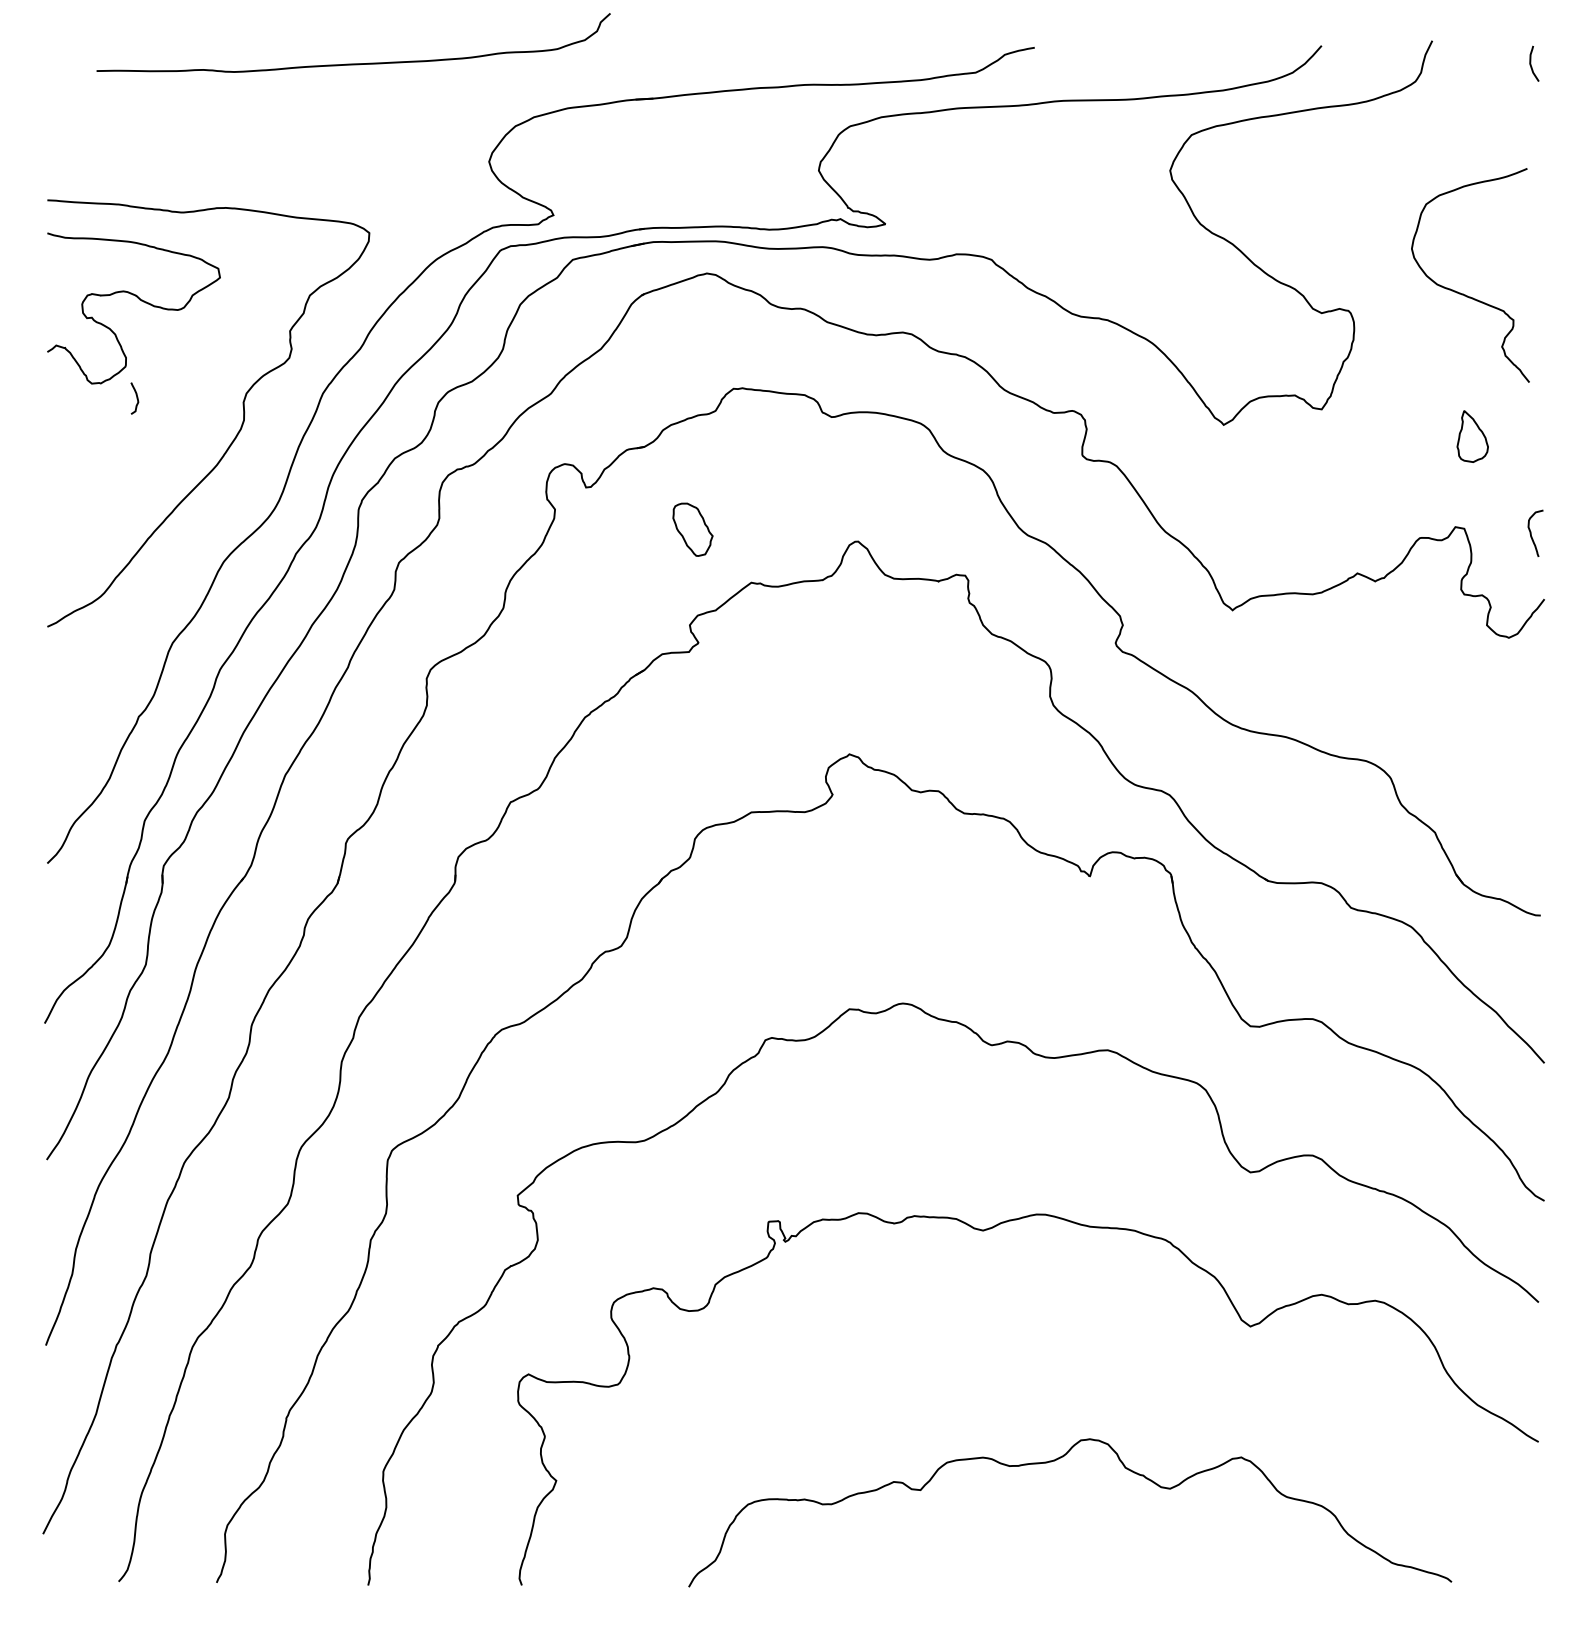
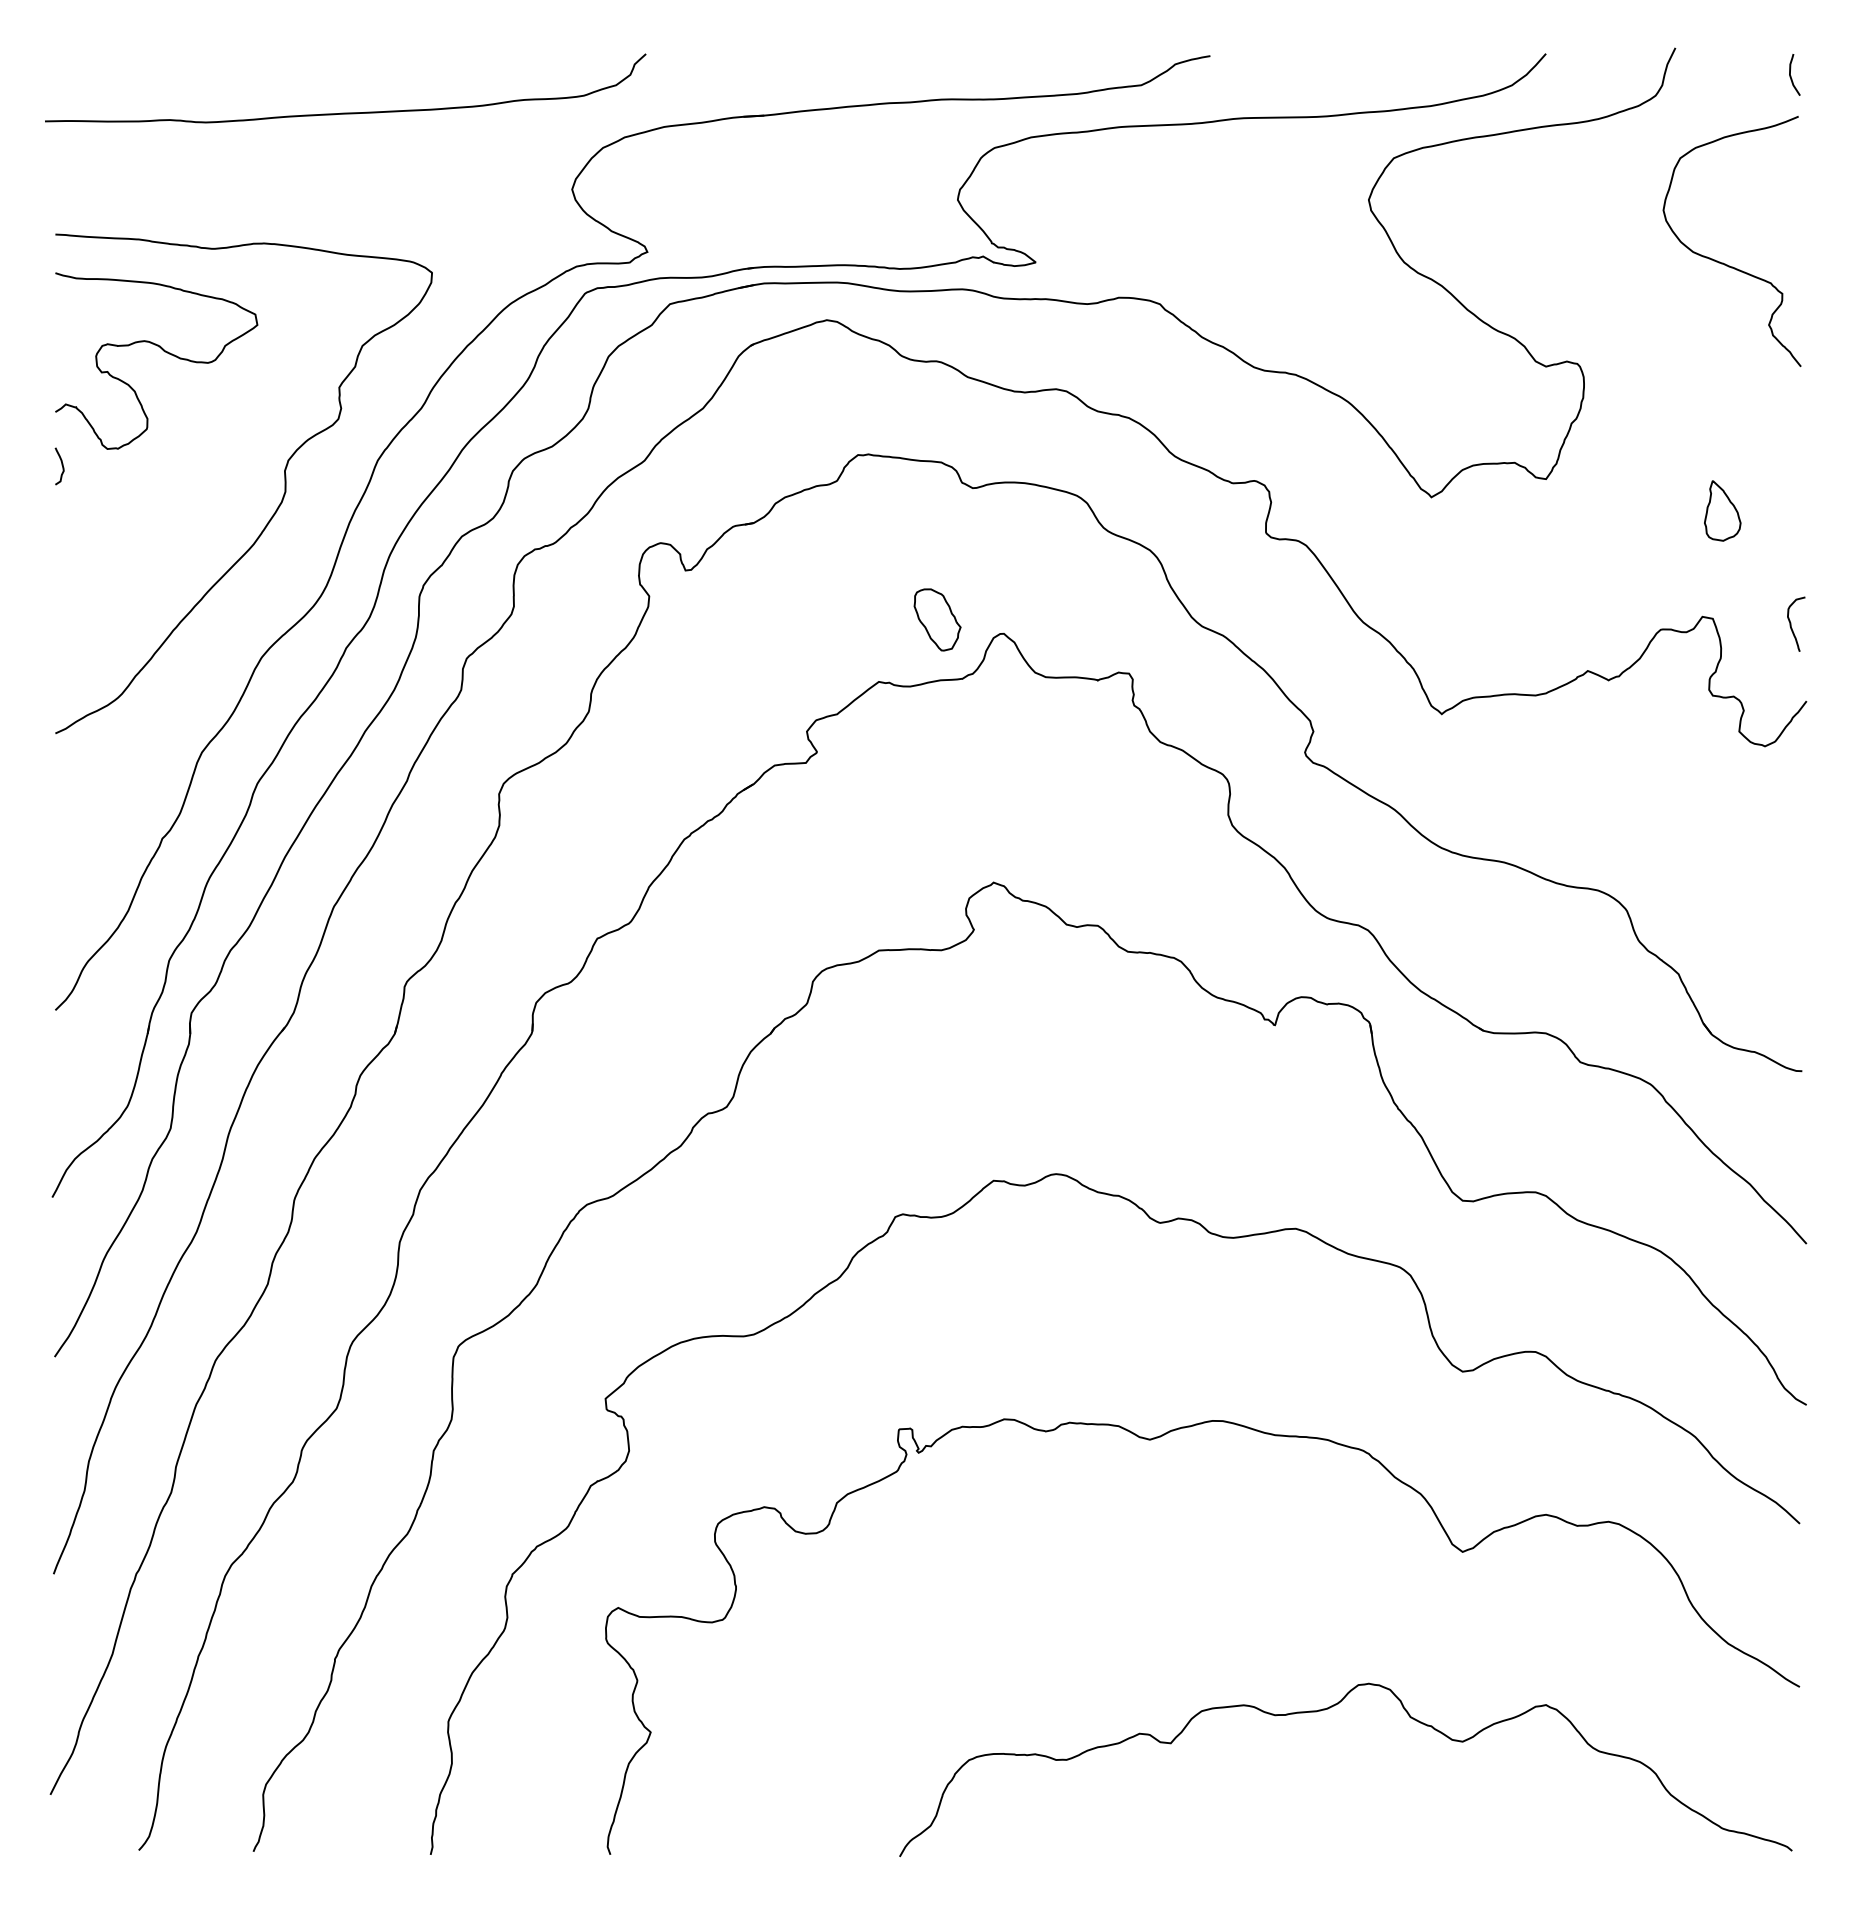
curve: (353, 63) -> (345, 112), moved
curve: (1463, 293) -> (1723, 262), moved
curve: (136, 397) -> (61, 465), moved
part: (692, 529) -> (937, 619), moved
curve: (1055, 1461) -> (1328, 1709), moved

